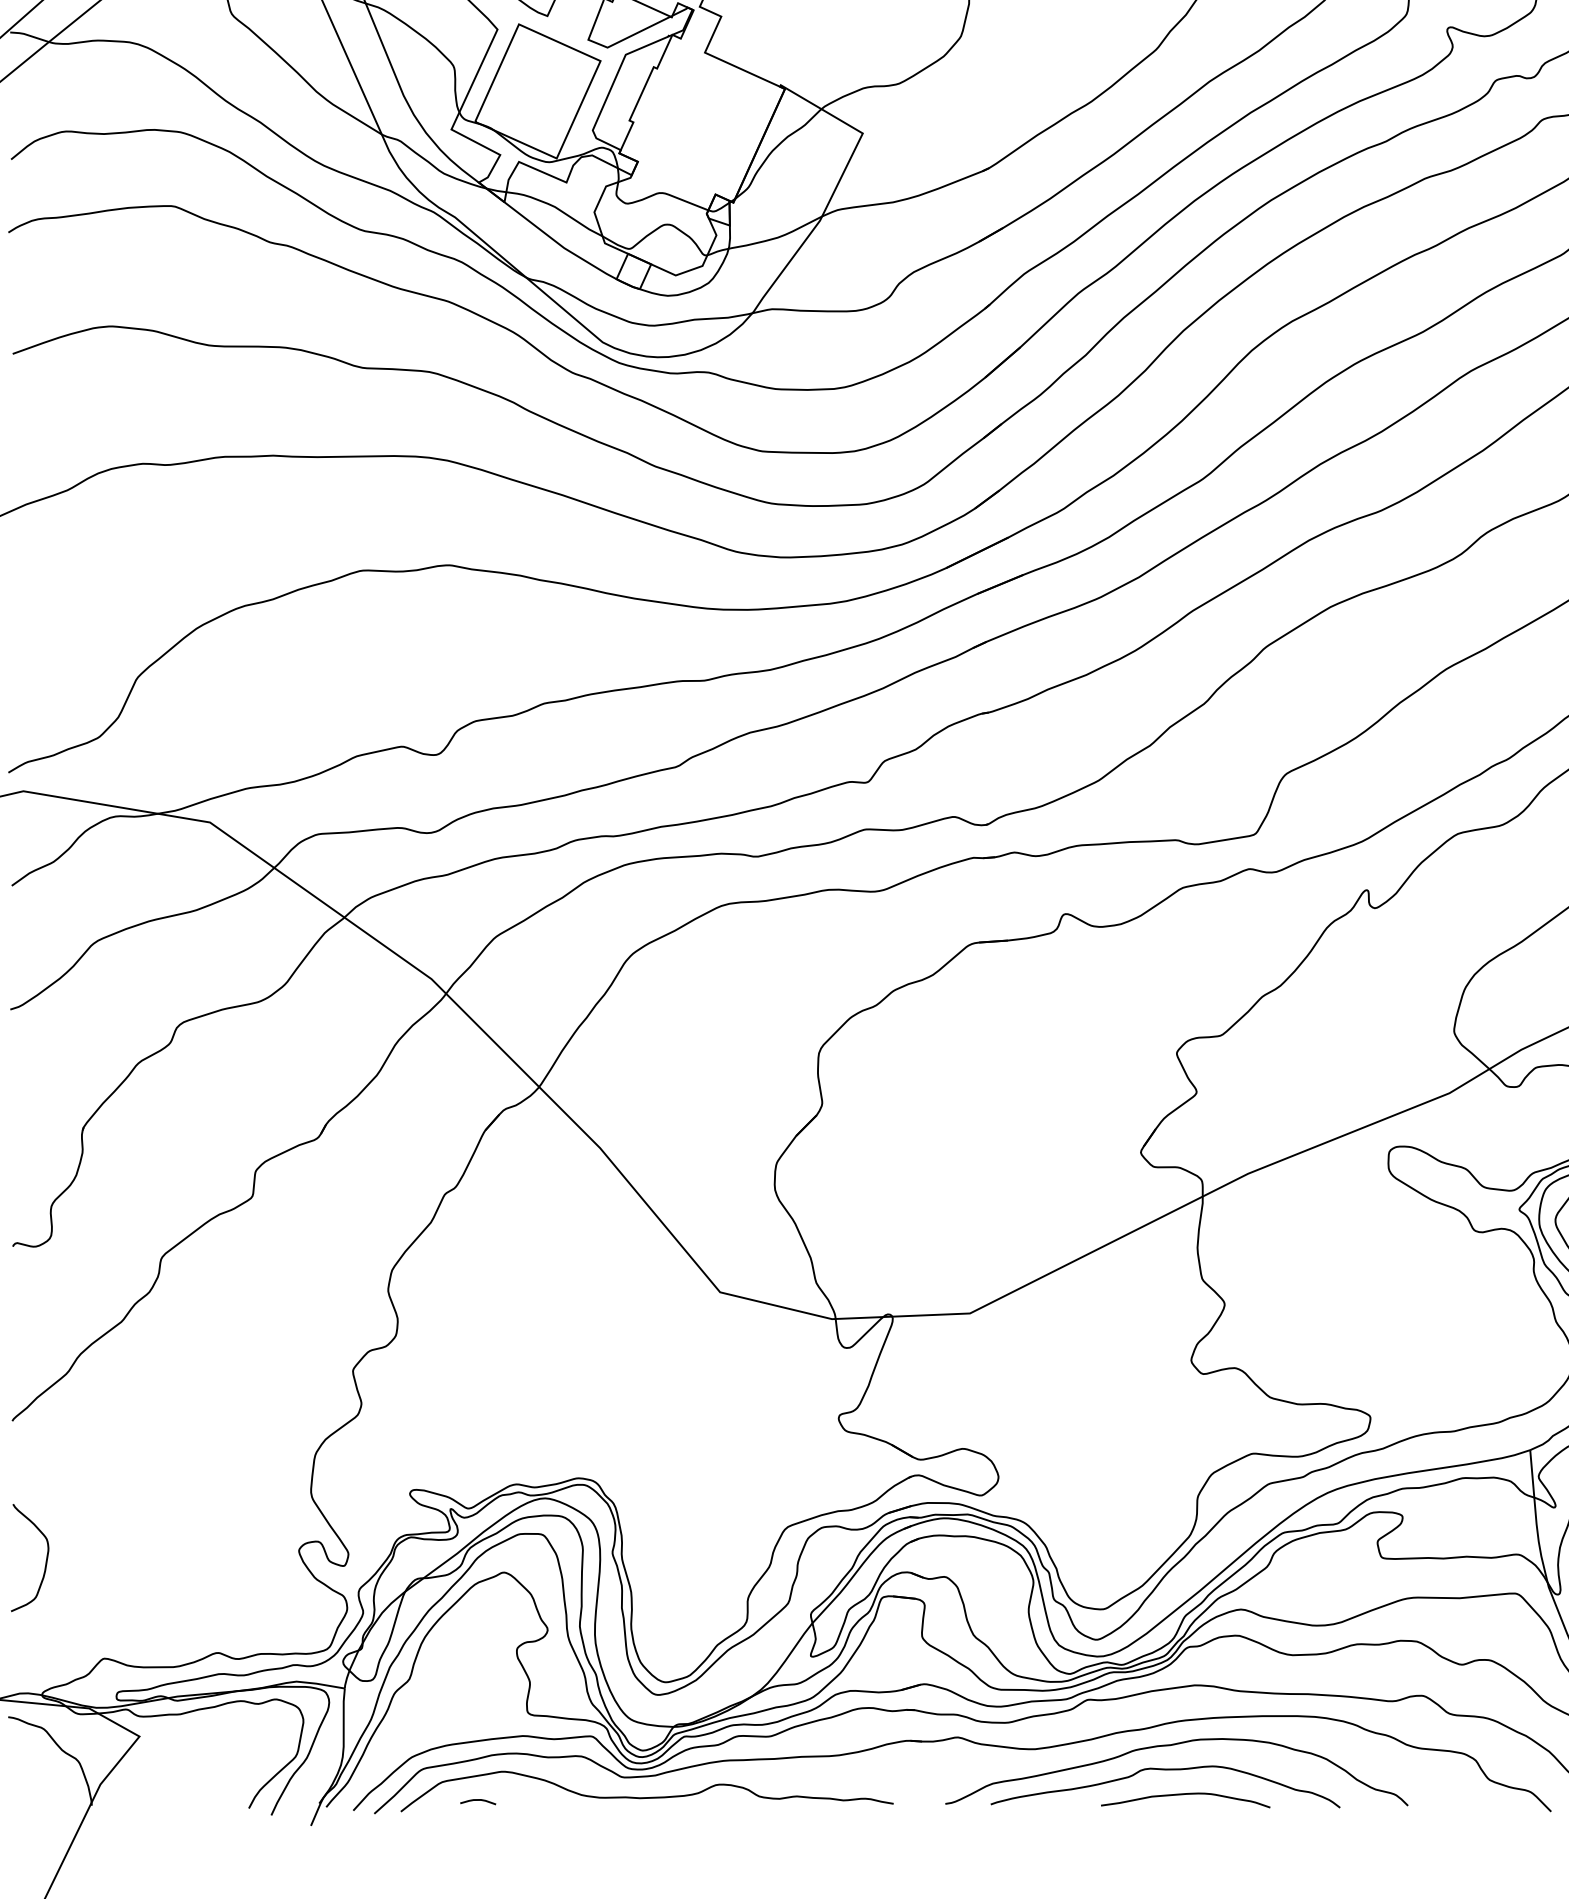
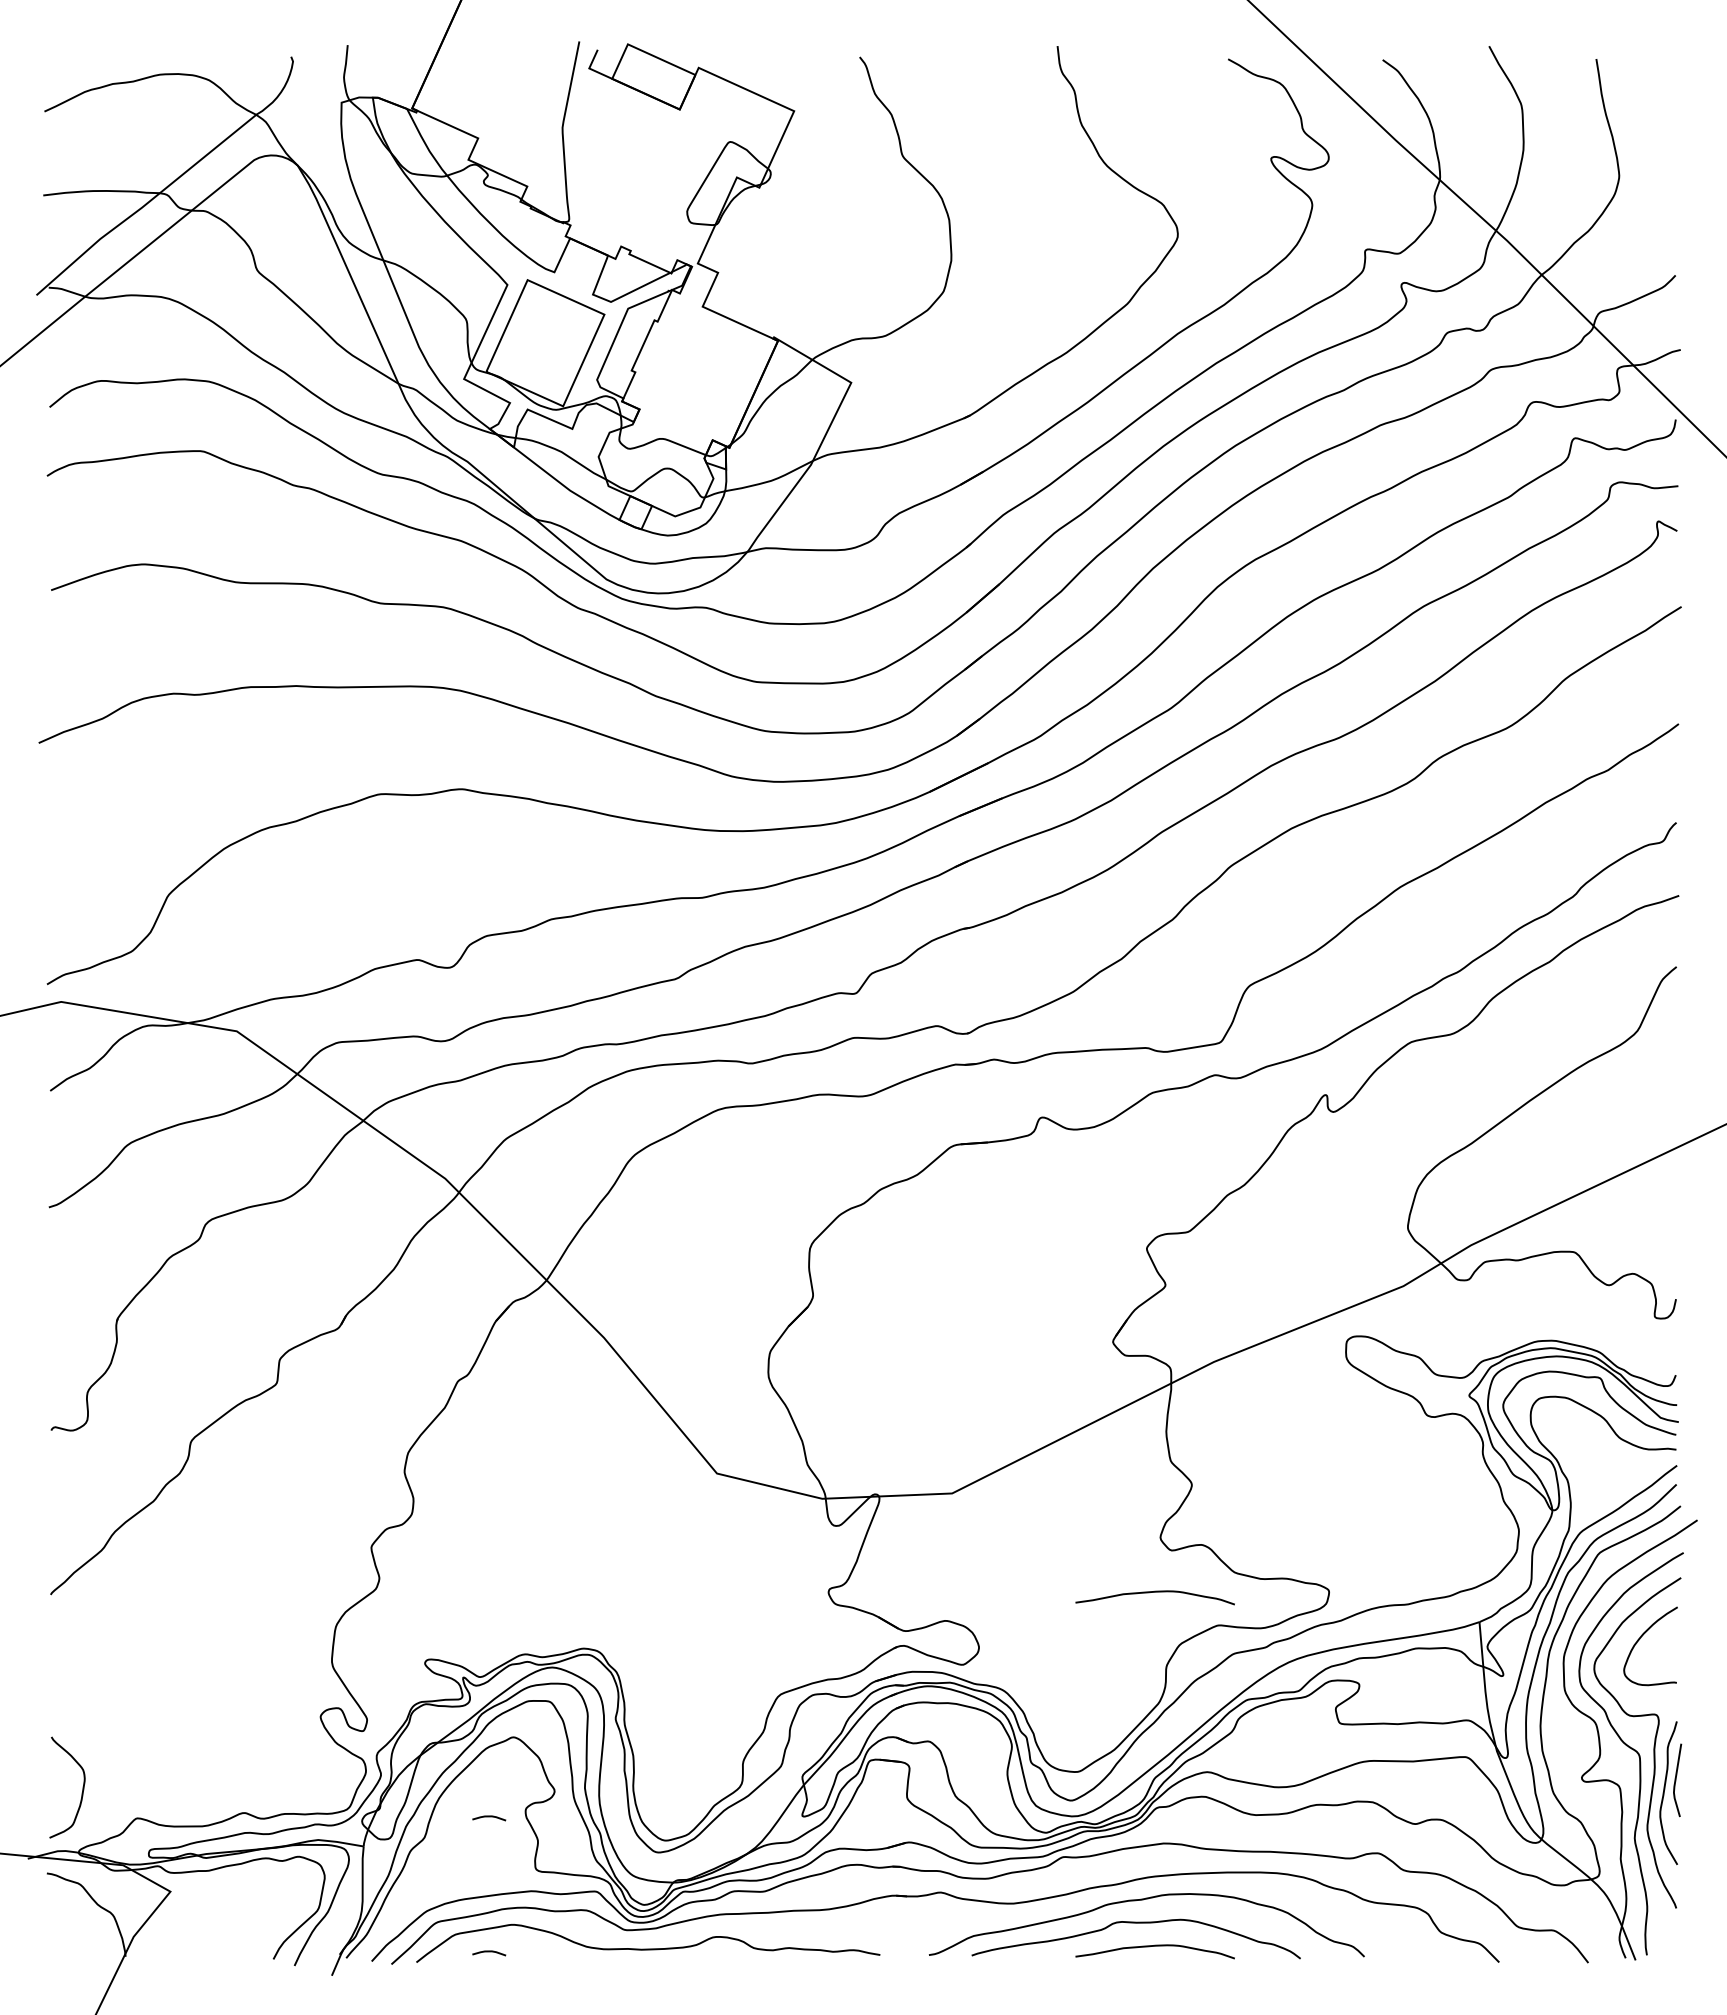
curve: (1184, 1418) -> (1154, 1592), added
curve: (45, 1563) -> (81, 1792), moved
curve: (478, 1657) -> (489, 1817), added

